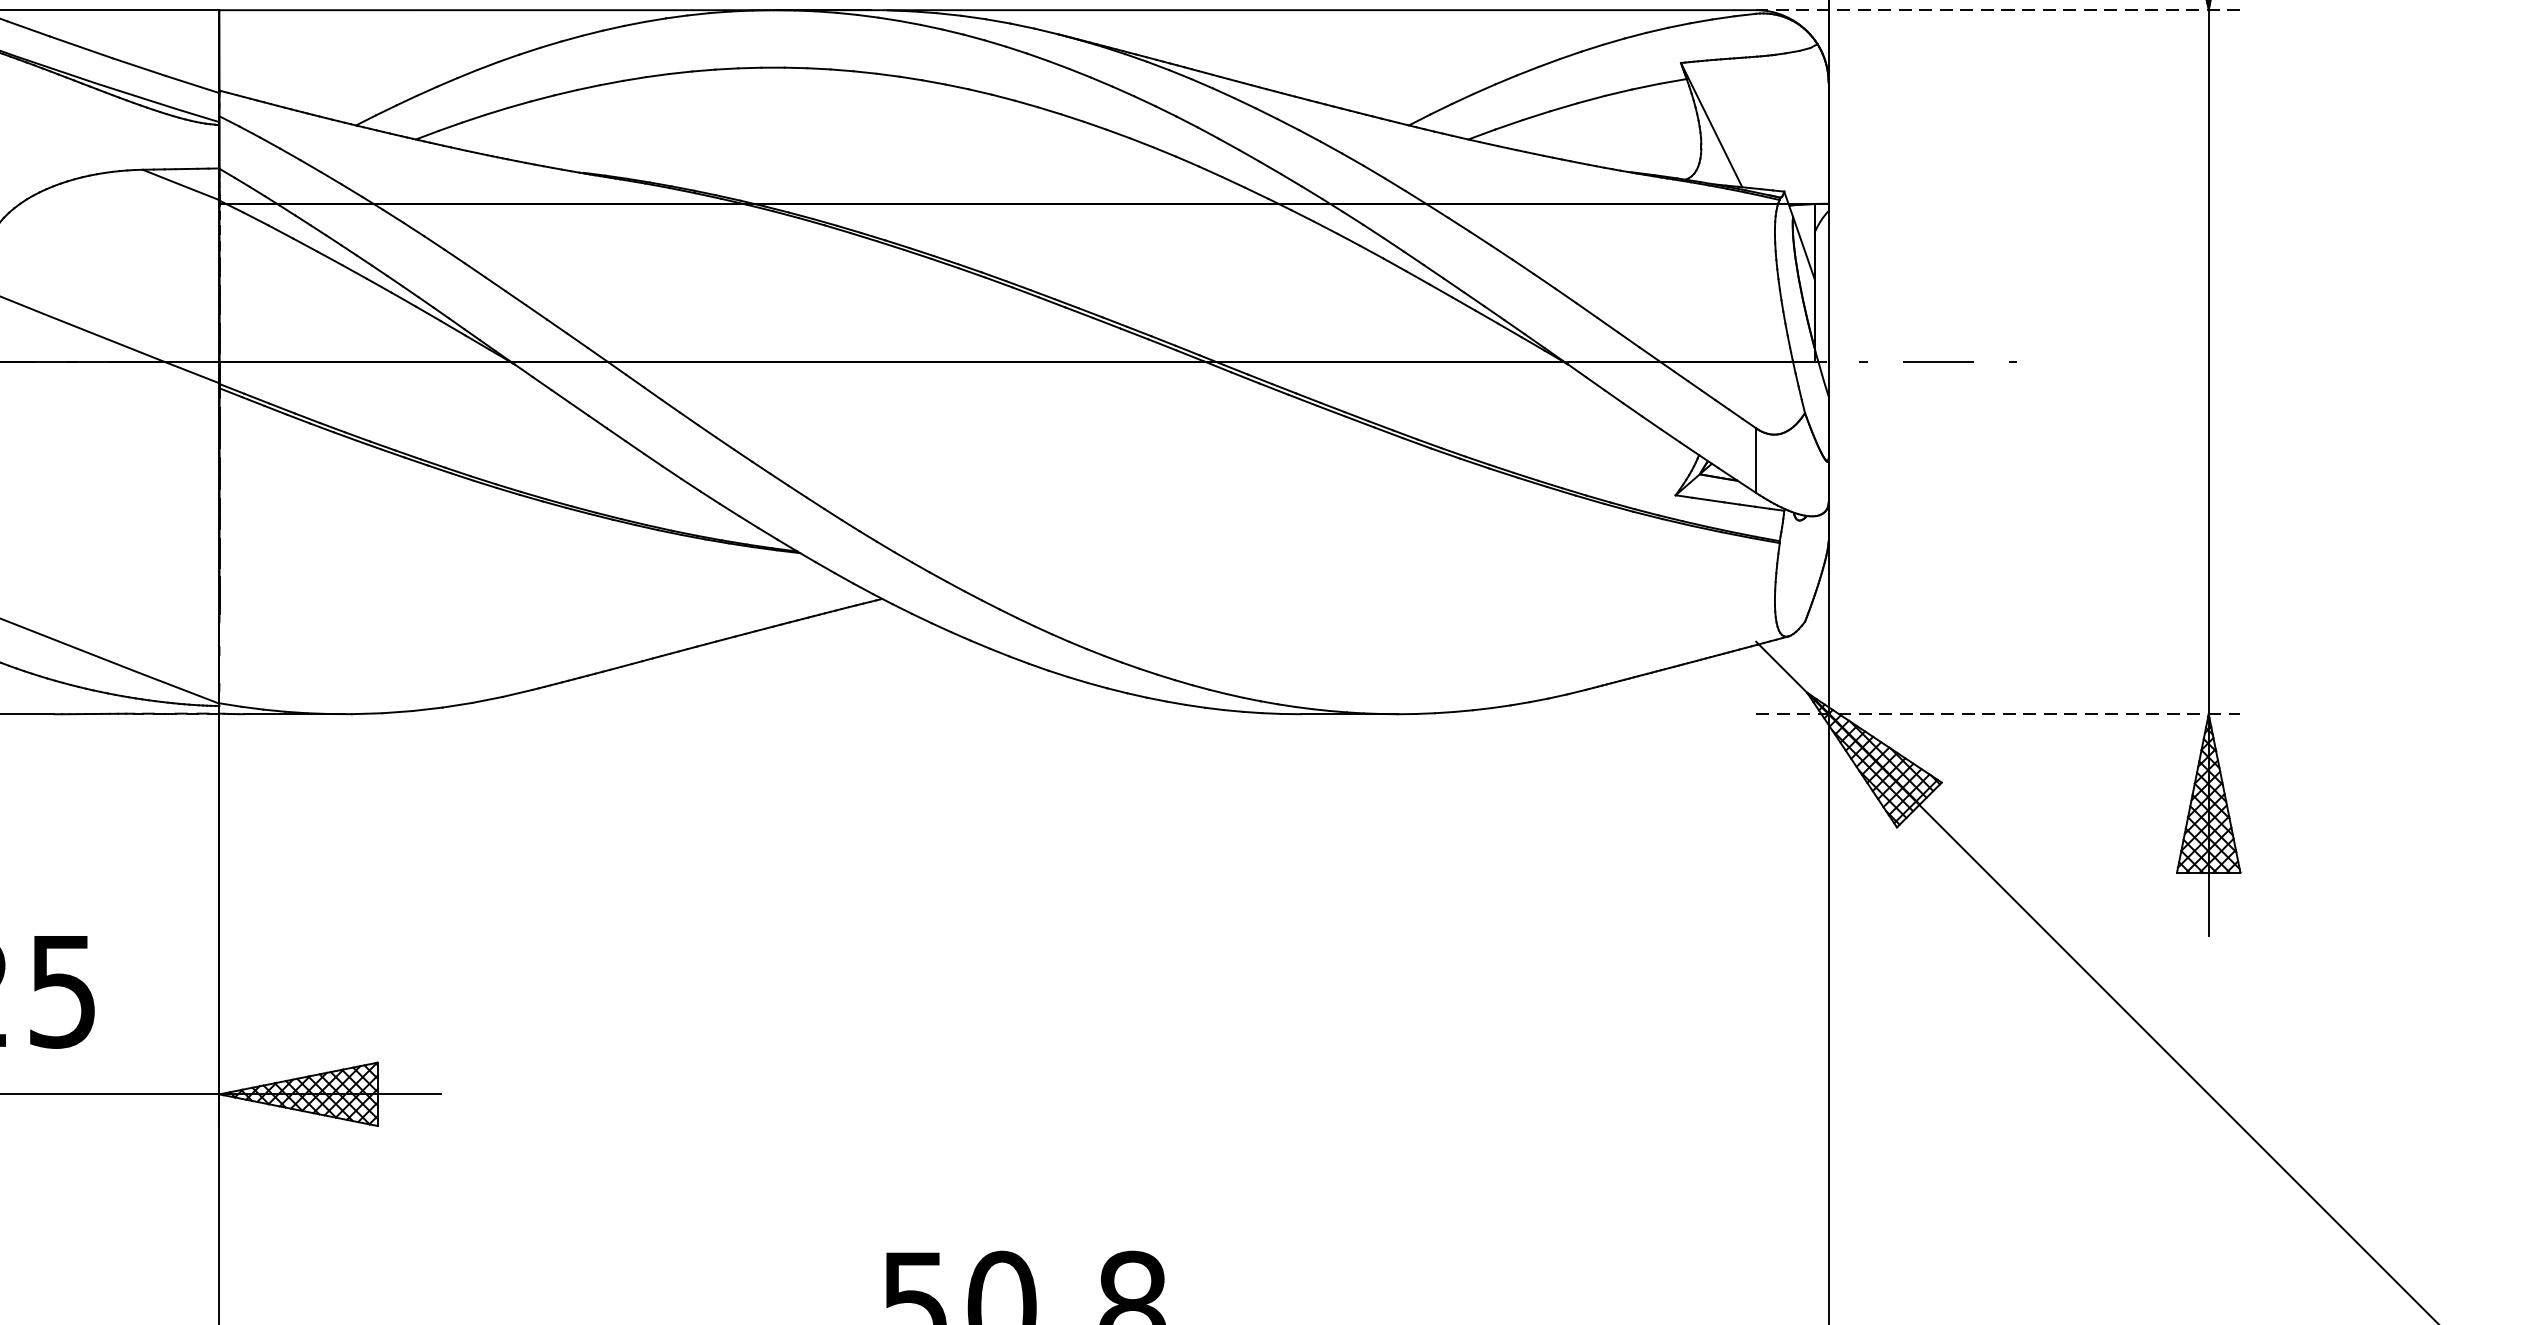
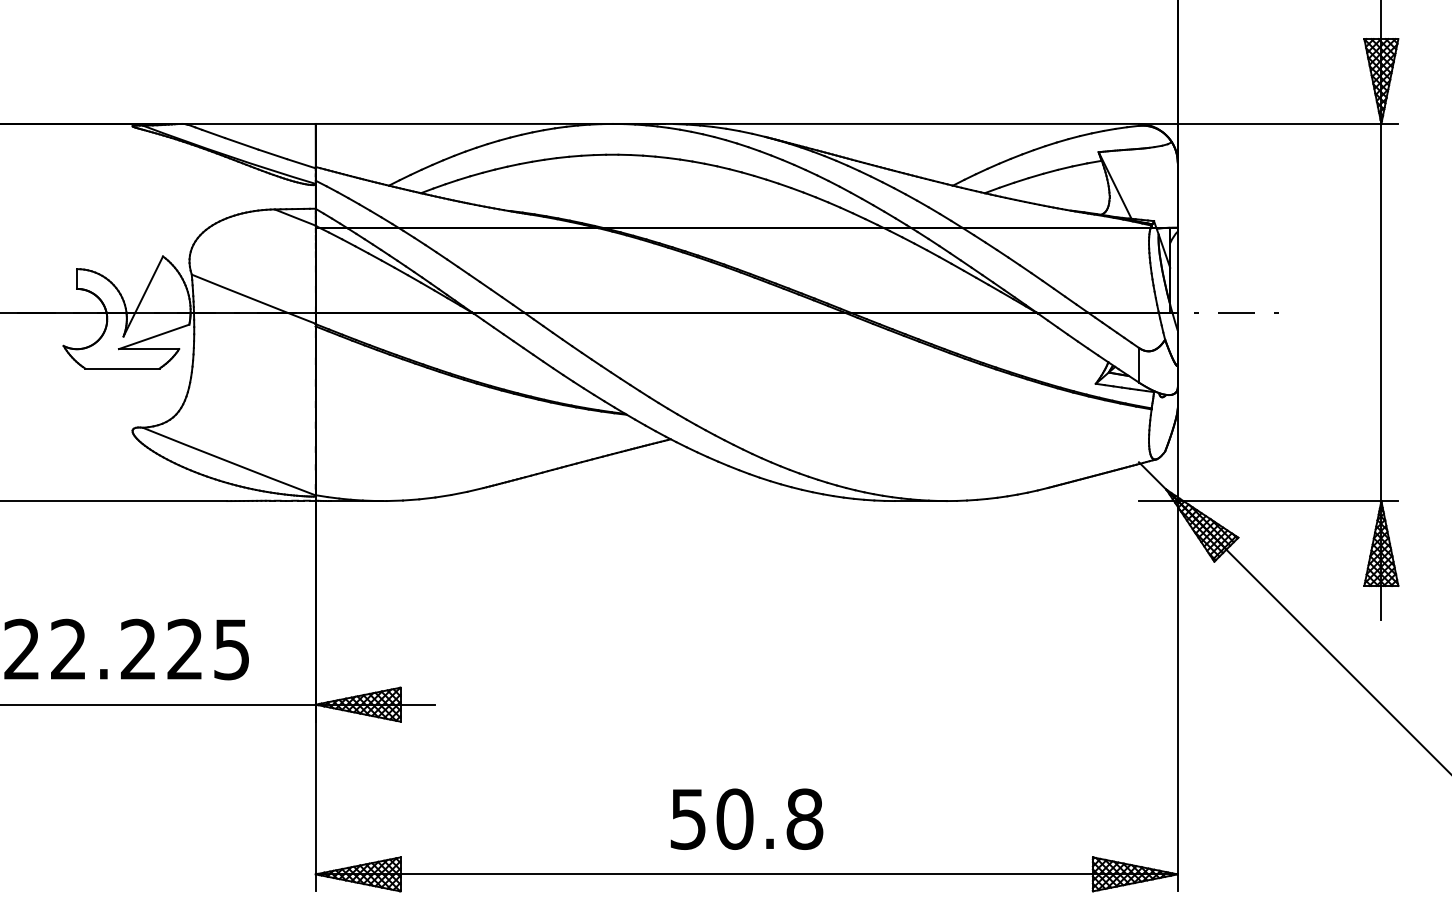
line: (1997, 9) -> (1268, 123), dashed -> solid
line: (1997, 715) -> (1268, 501), dashed -> solid

